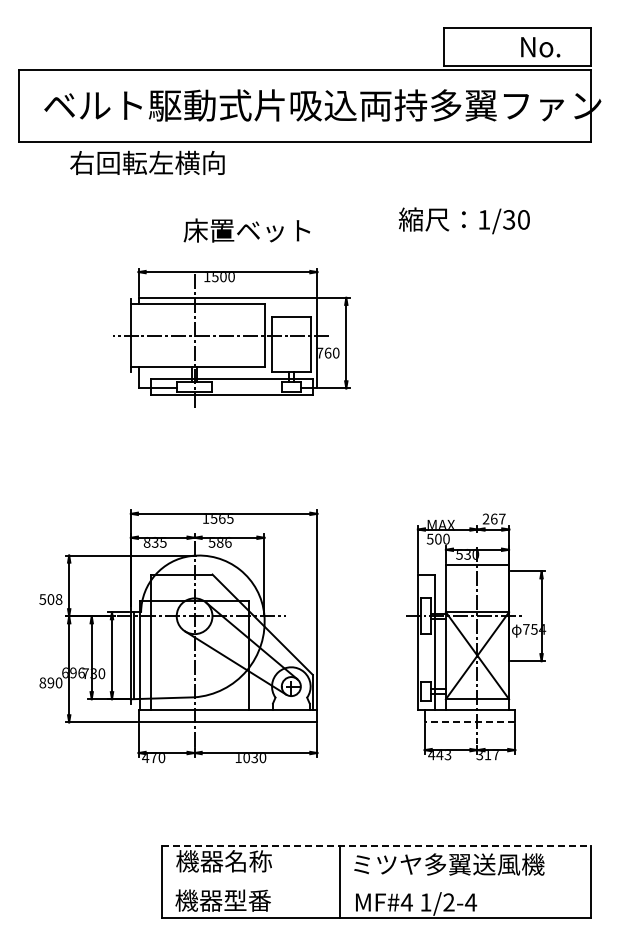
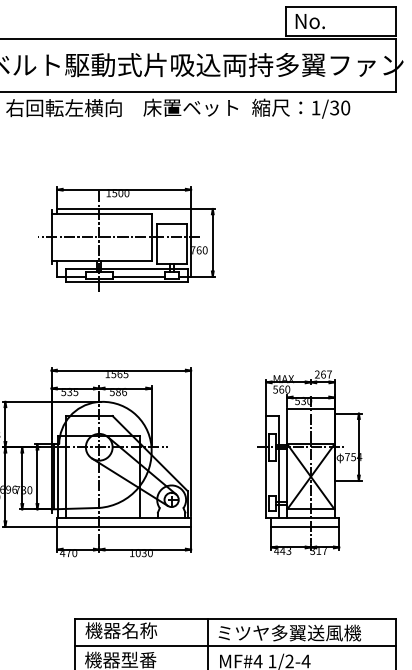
text: (540, 47) -> (310, 21), moved
text: (463, 220) -> (300, 108), moved
text: (246, 230) -> (190, 107), moved
line: (246, 388) -> (138, 276), added
text: (438, 538) -> (281, 389), 500 -> 560
text: (146, 543) -> (63, 392), 835 -> 535
line: (469, 722) -> (304, 526), dashed -> solid
line: (376, 846) -> (235, 619), dashed -> solid
line: (375, 881) -> (234, 645), added

